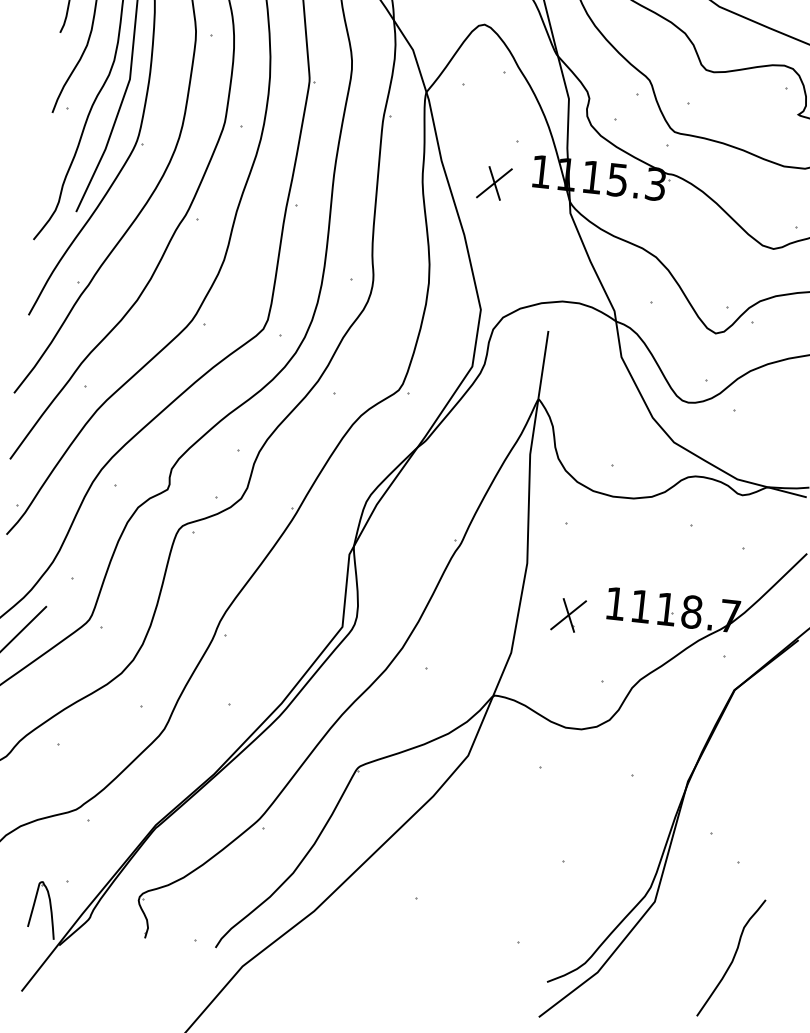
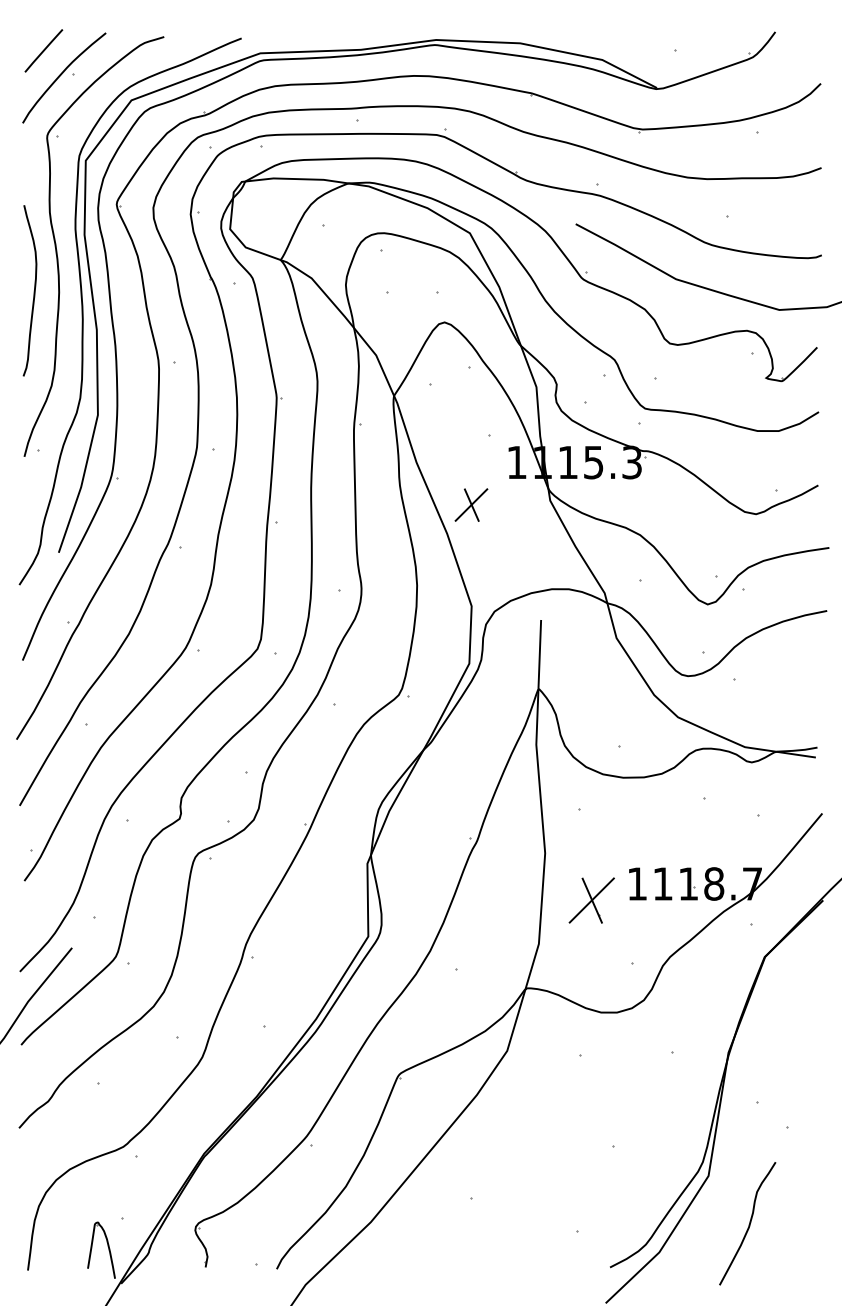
part: (494, 182) -> (471, 504), moved
part: (568, 615) -> (591, 900), size x1.4
curve: (732, 958) -> (748, 1224), moved

